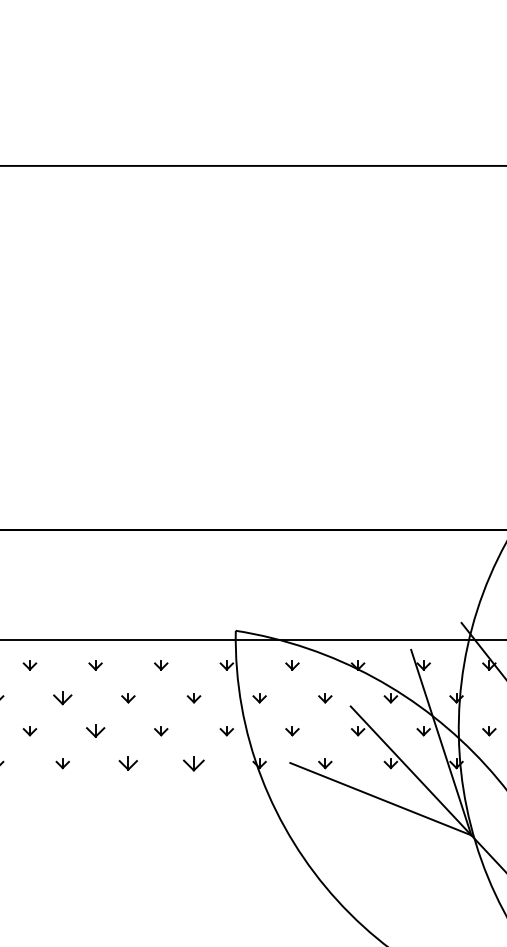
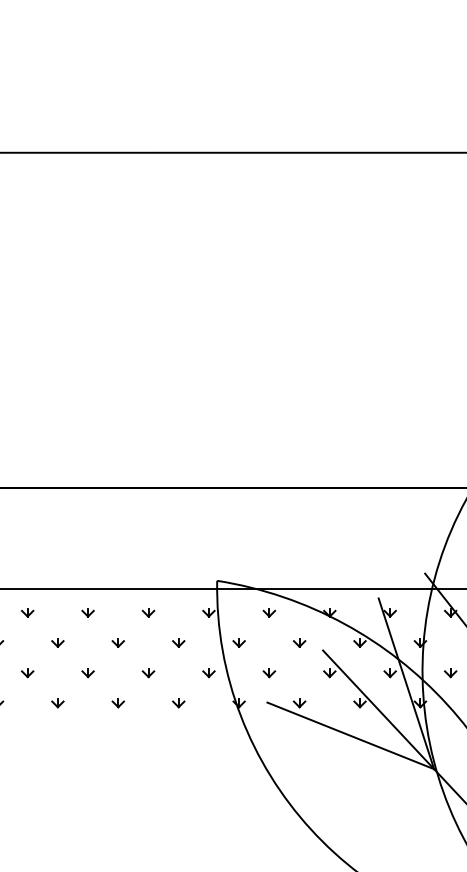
part: (62, 697) -> (57, 642), size x0.71
part: (94, 731) -> (87, 673), size x0.71
part: (128, 764) -> (118, 703), size x0.71
part: (193, 764) -> (178, 703), size x0.62

